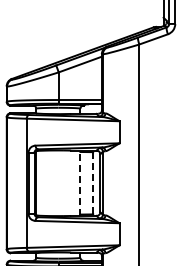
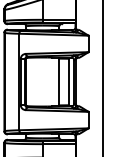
line: (80, 183) -> (59, 82), dashed -> solid
line: (93, 183) -> (69, 82), dashed -> solid

